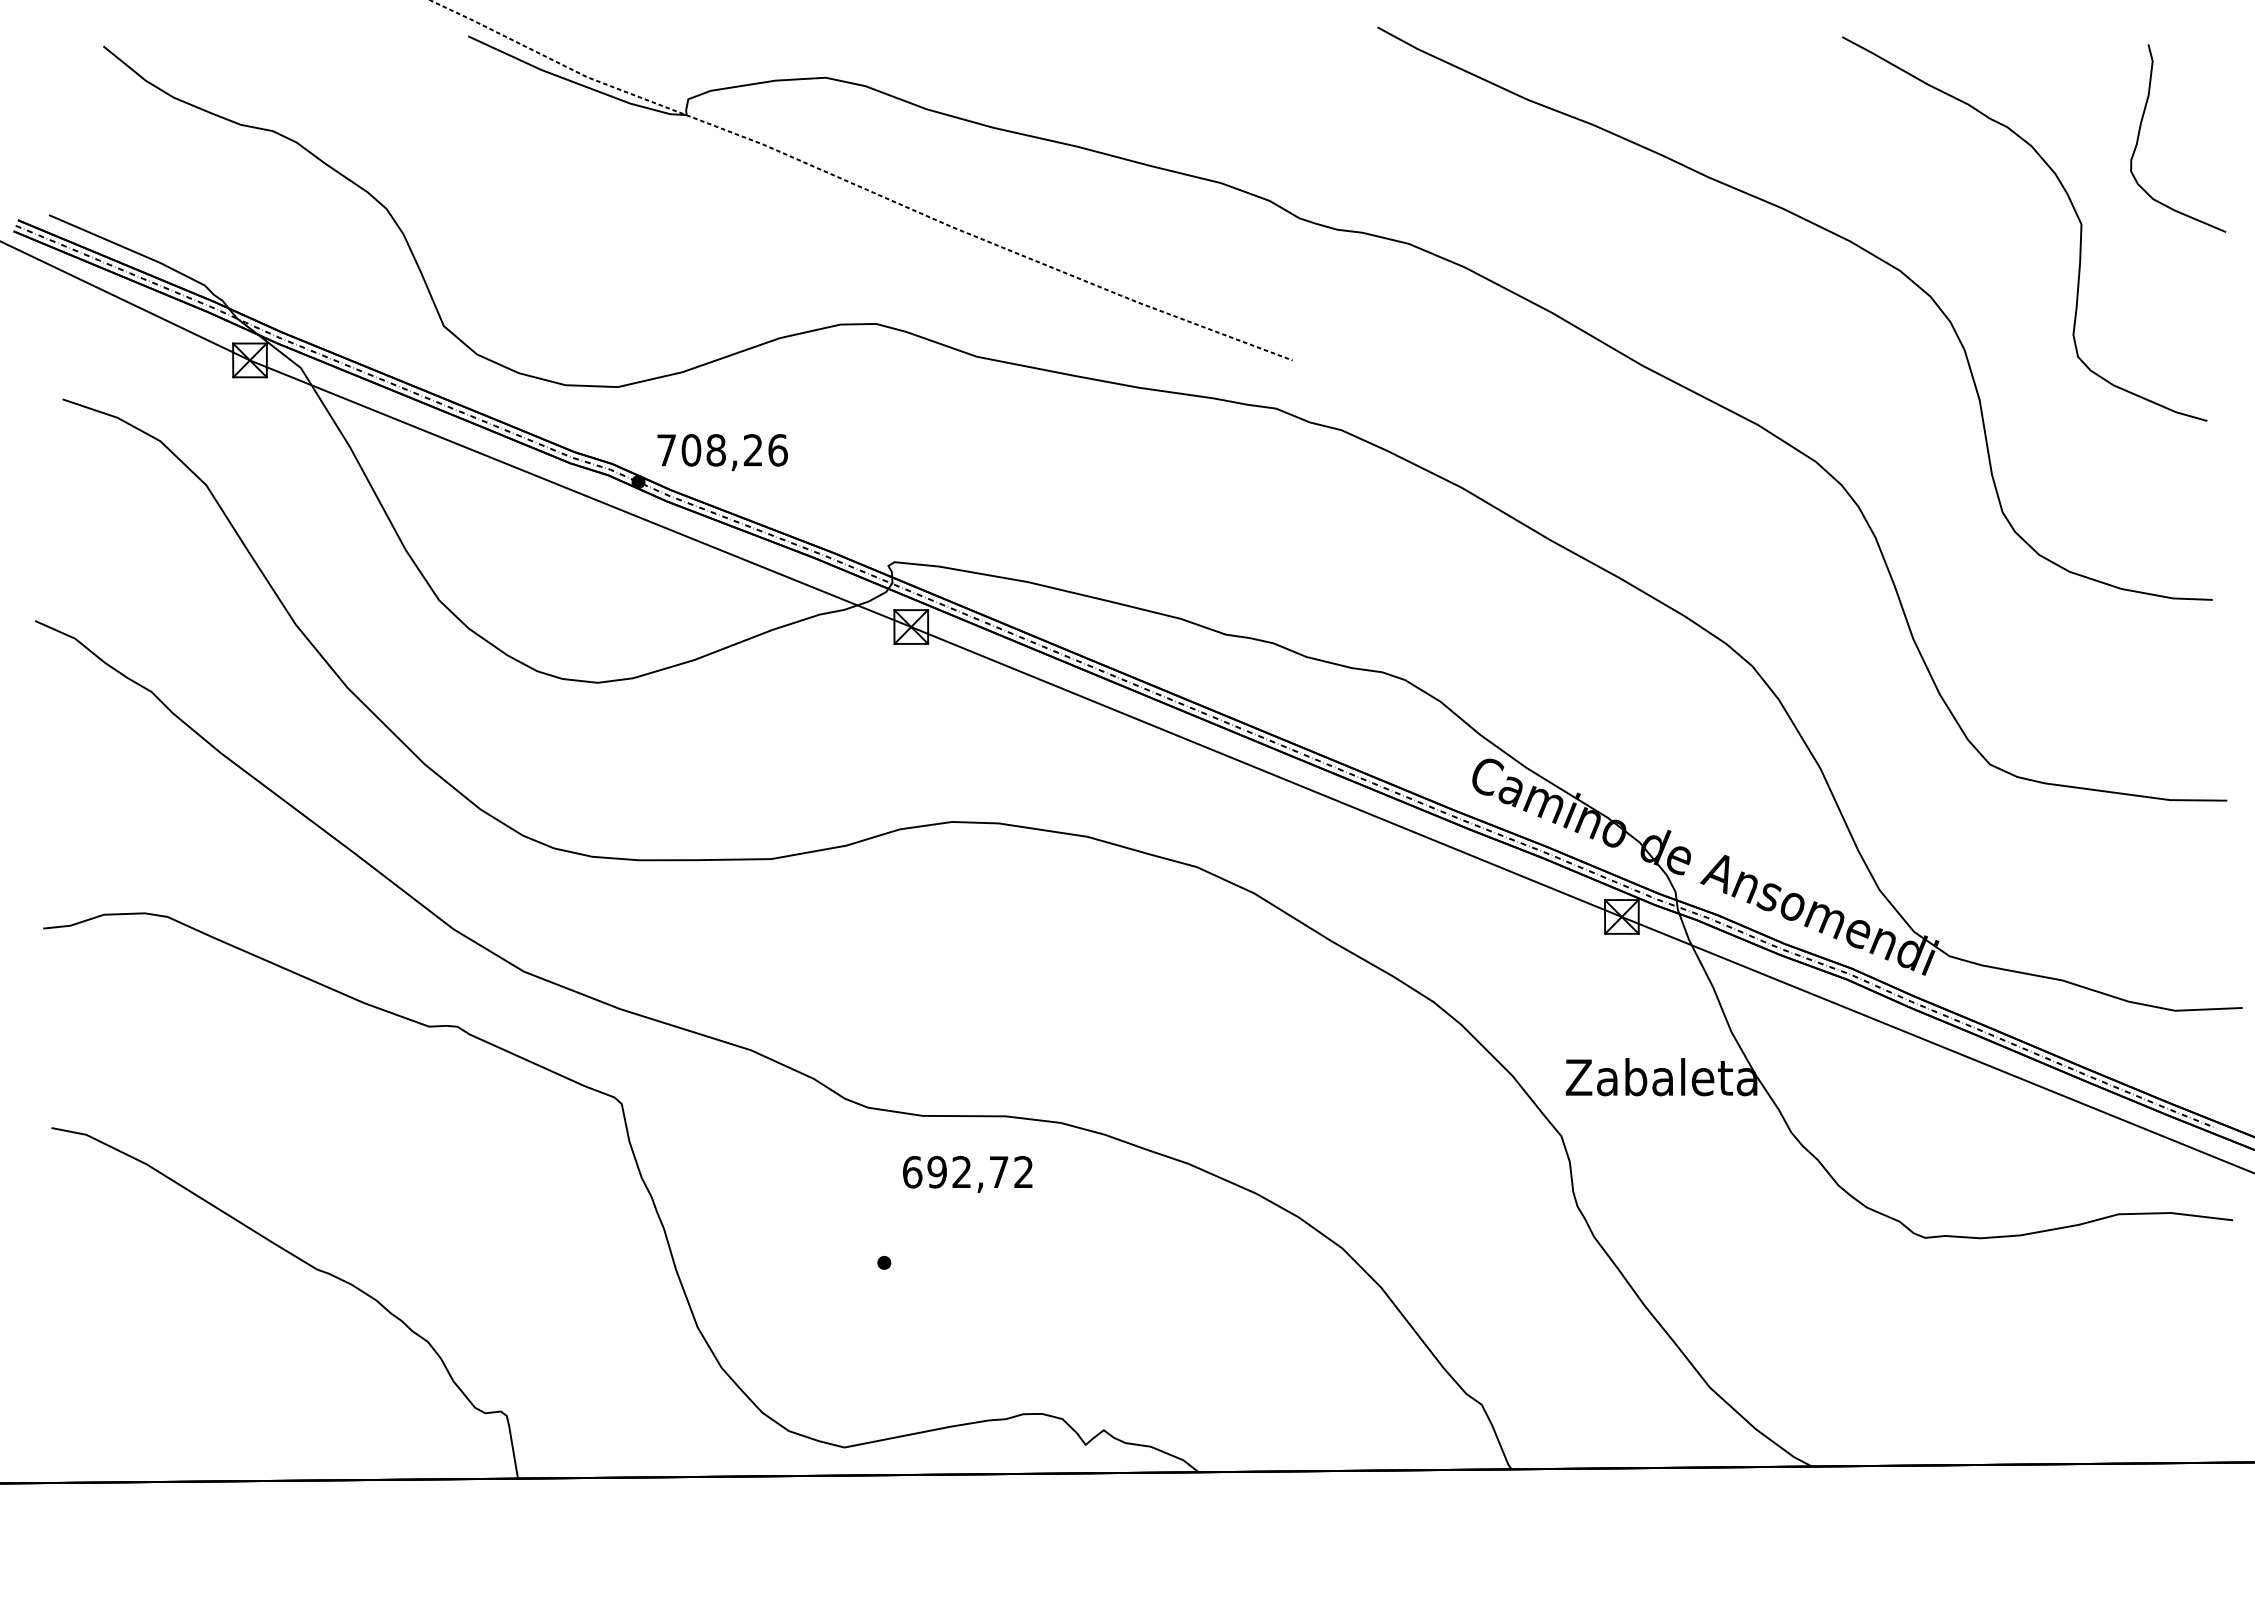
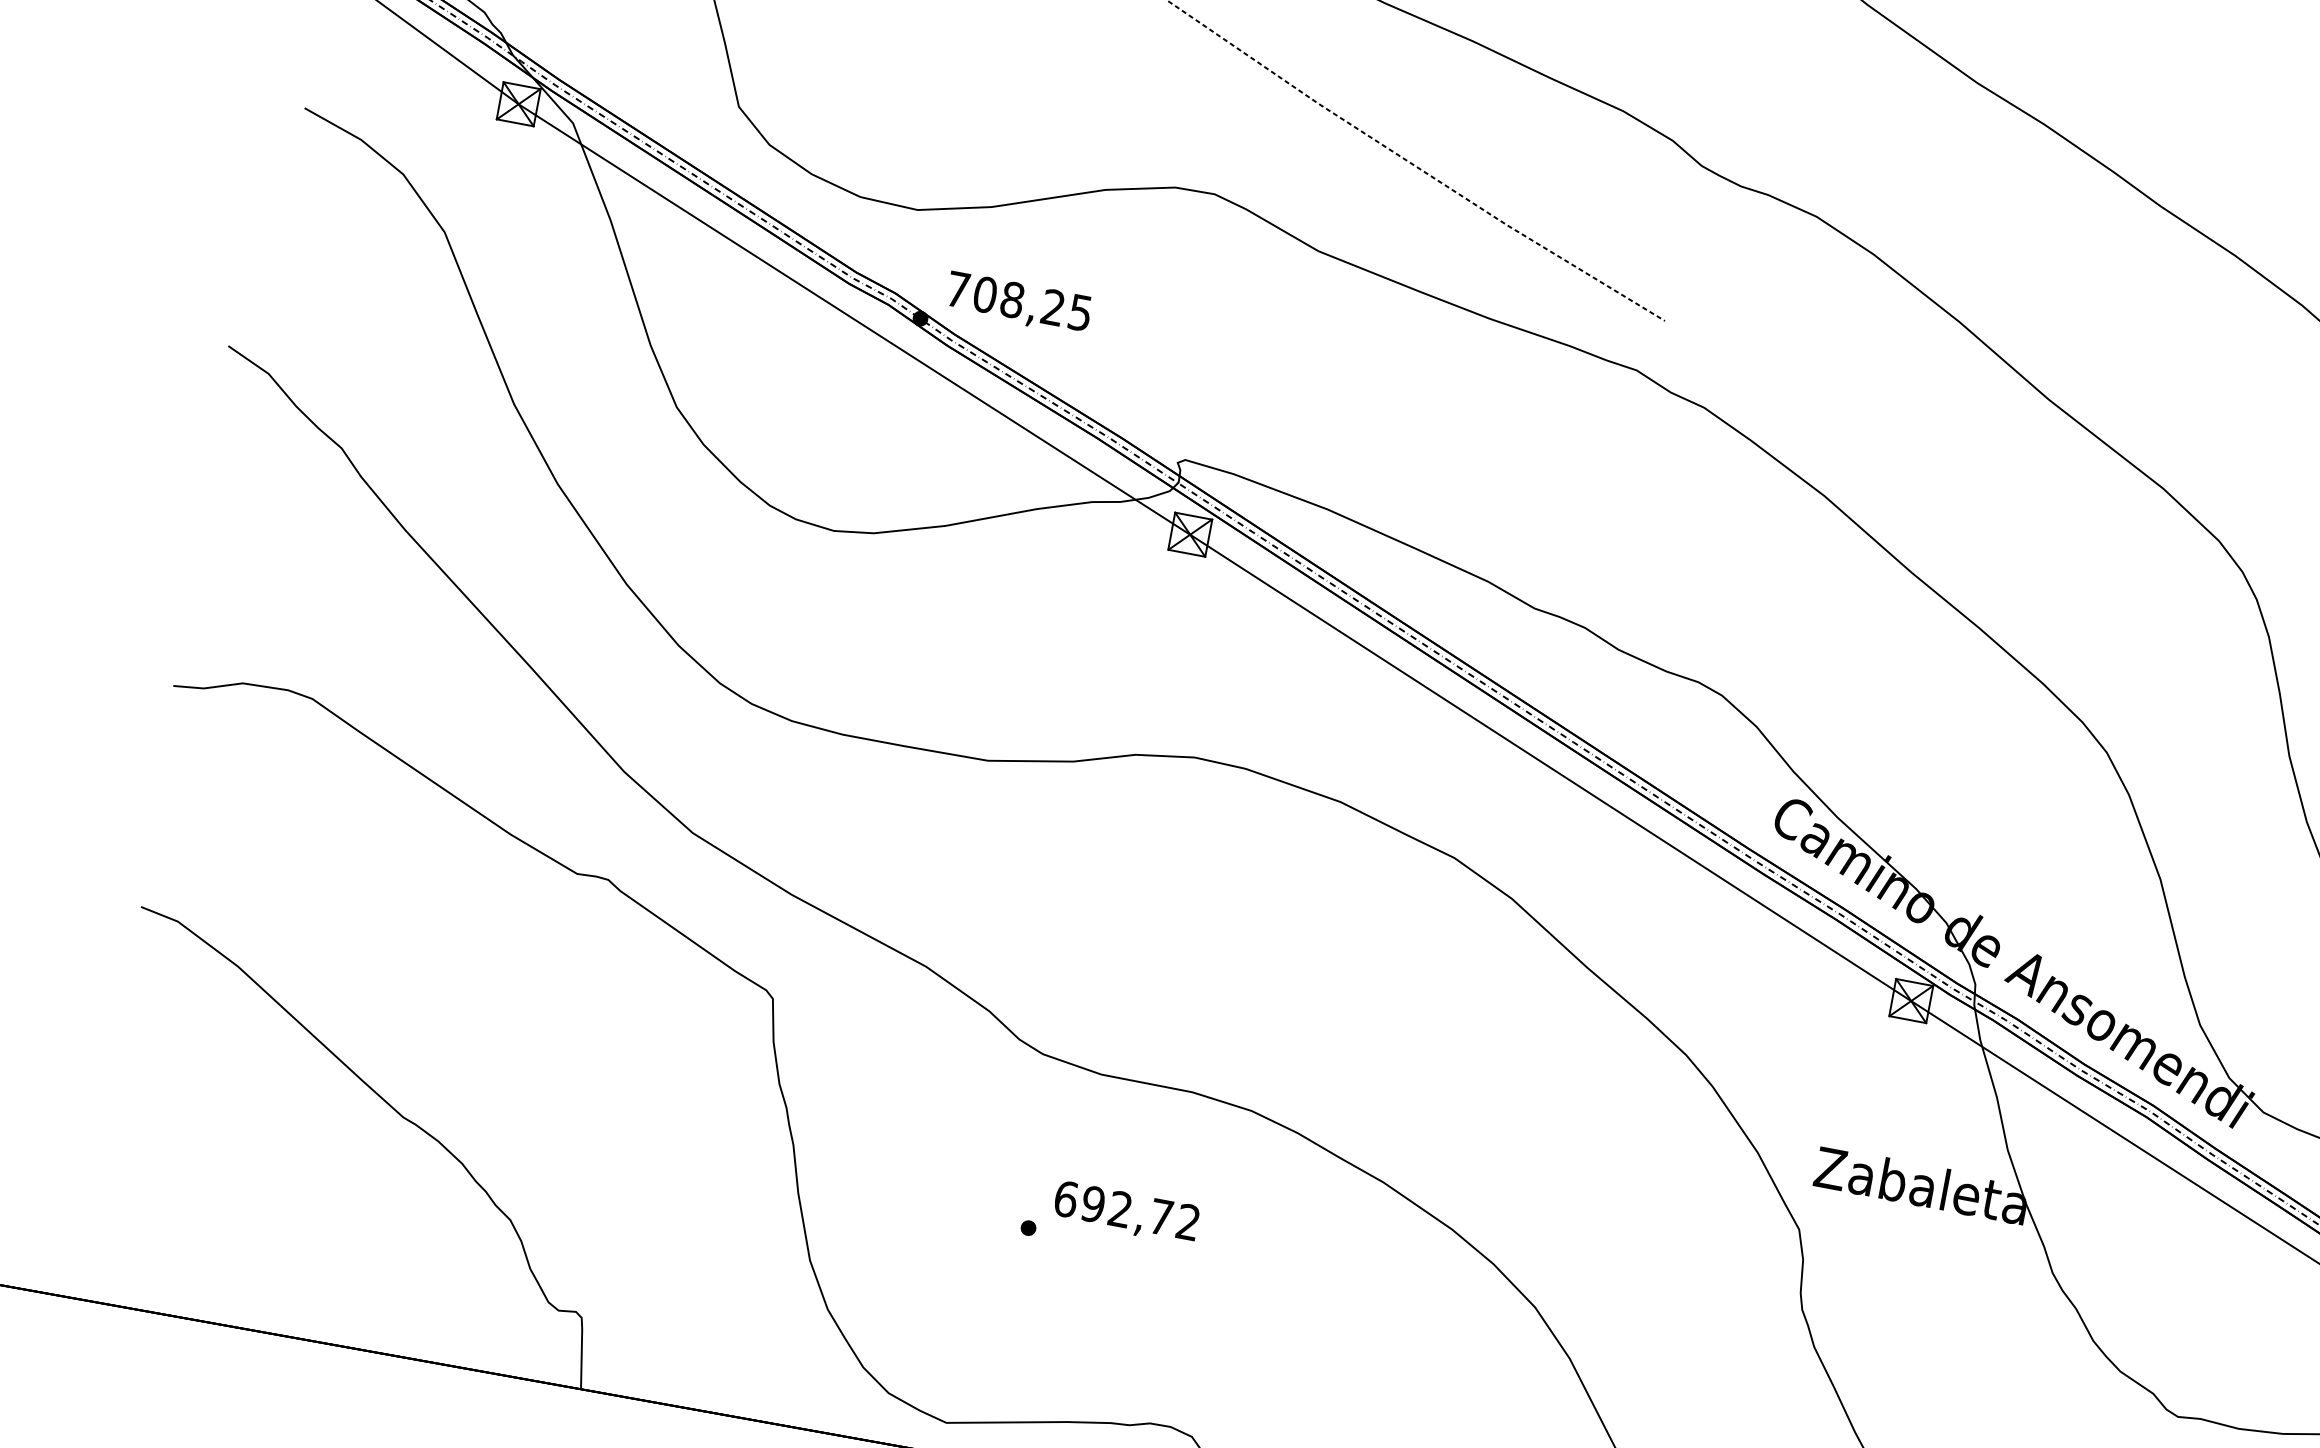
text: (777, 450) -> (1079, 312), 708,26 -> 708,25
text: (967, 1174) -> (1126, 1213), moved

